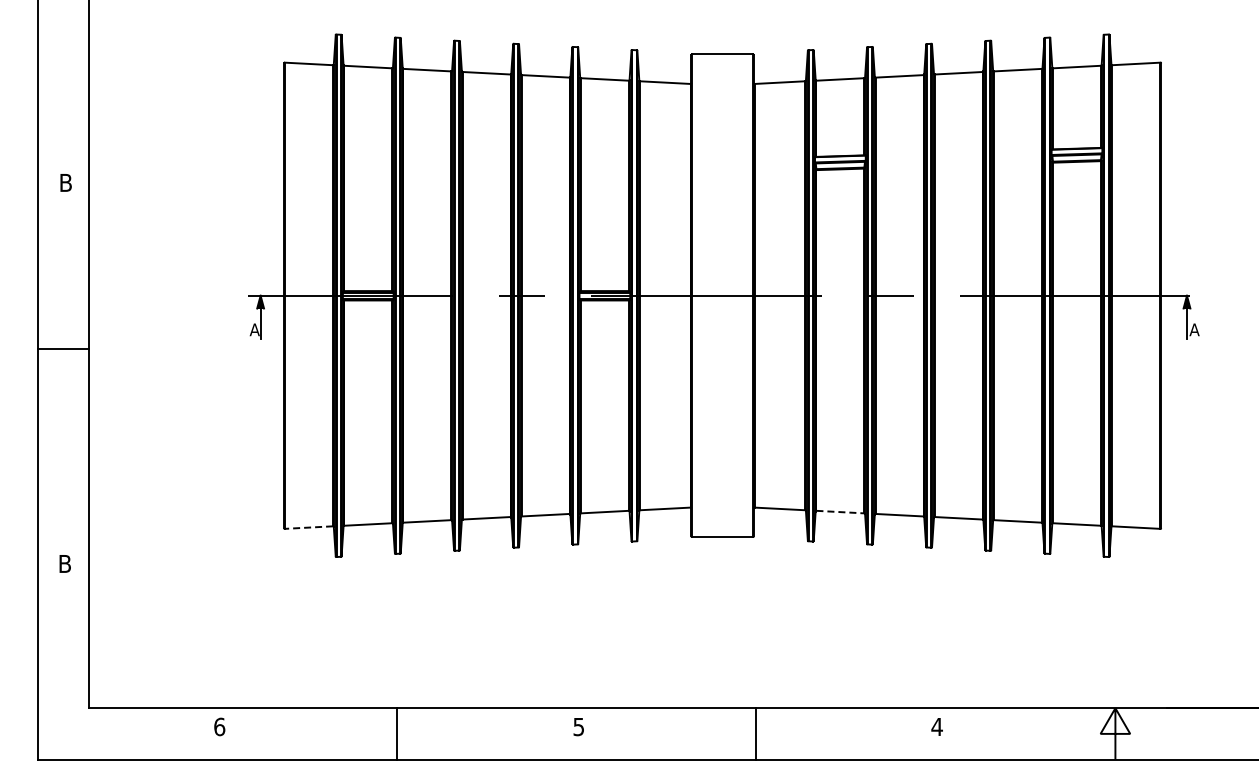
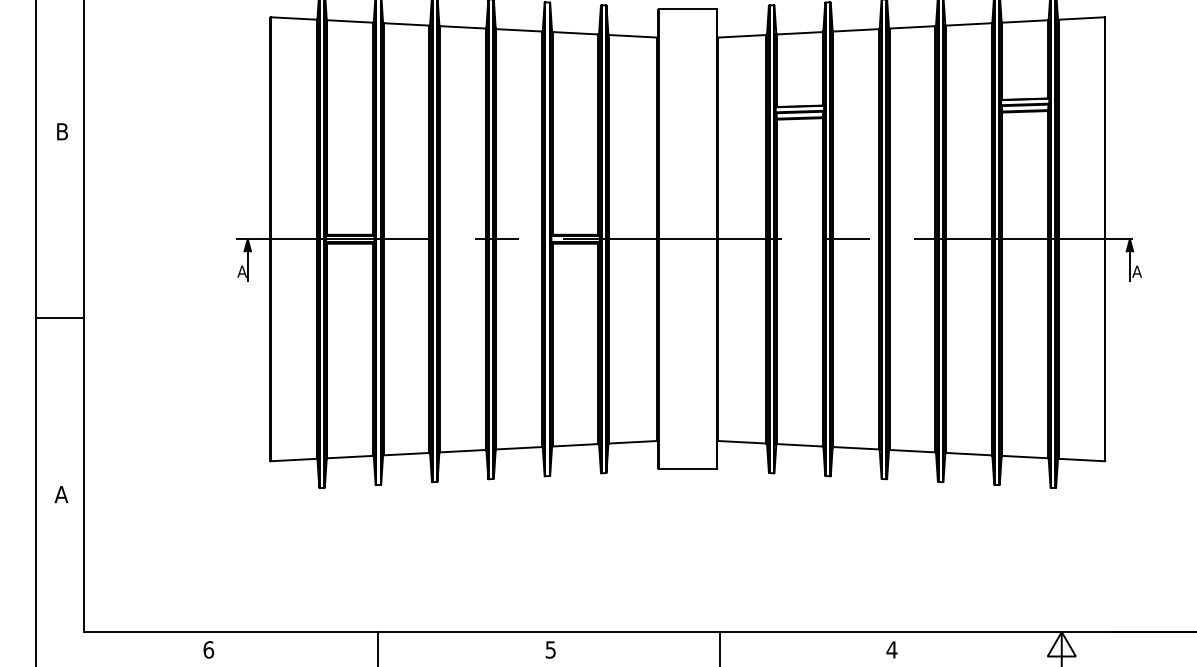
line: (63, 348) -> (60, 318), moved
line: (840, 512) -> (799, 445), dashed -> solid
line: (308, 527) -> (293, 459), dashed -> solid
text: (64, 563) -> (60, 494), B -> A

